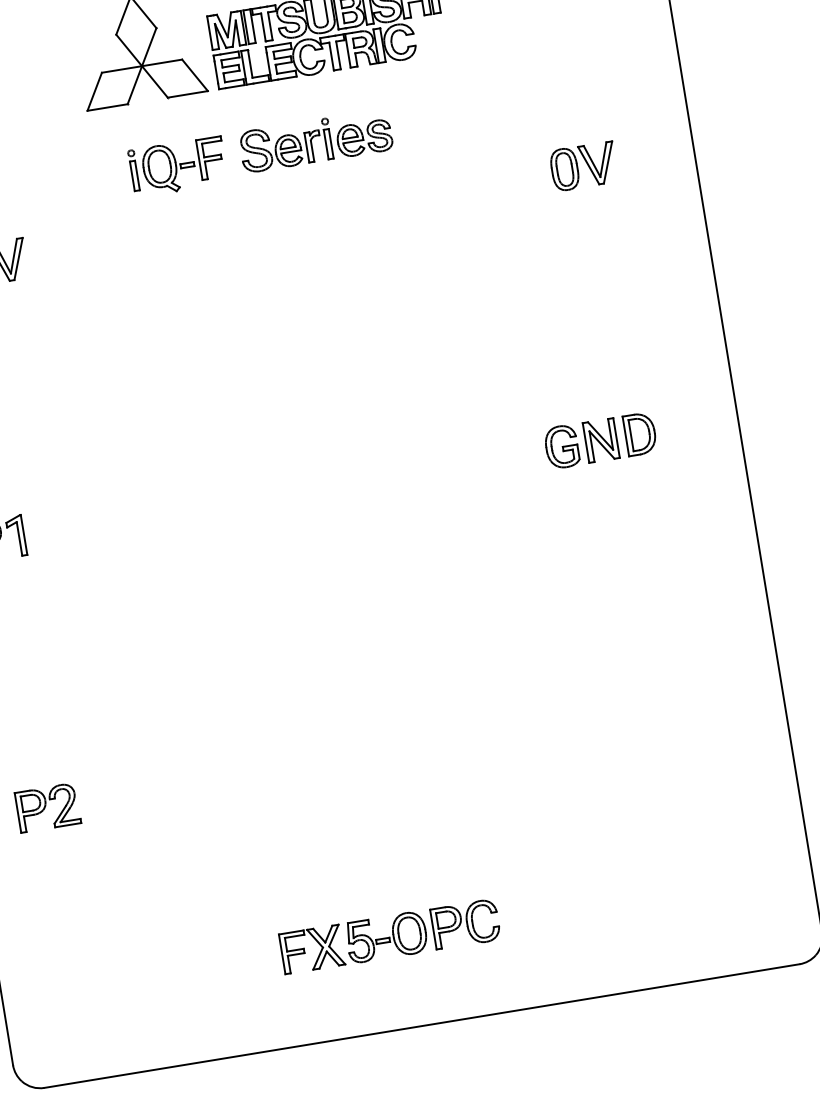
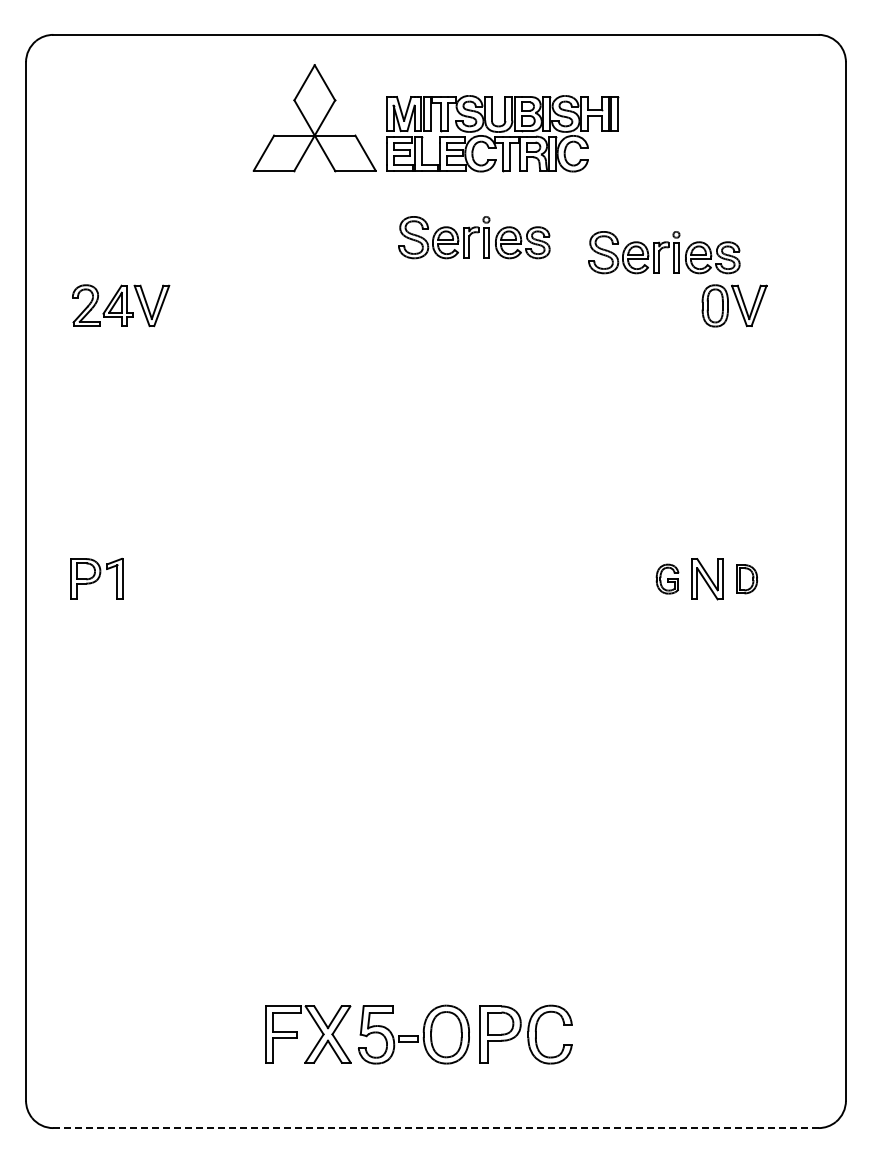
part: (506, 125) -> (664, 252), added
part: (177, 166) -> (333, 240), removed
part: (639, 434) -> (746, 579), size x0.7
part: (561, 446) -> (667, 578), size x0.7
part: (47, 808) -> (101, 852), removed
part: (389, 936) -> (418, 1034), size x1.4
line: (421, 1026) -> (435, 1128), solid -> dashed

